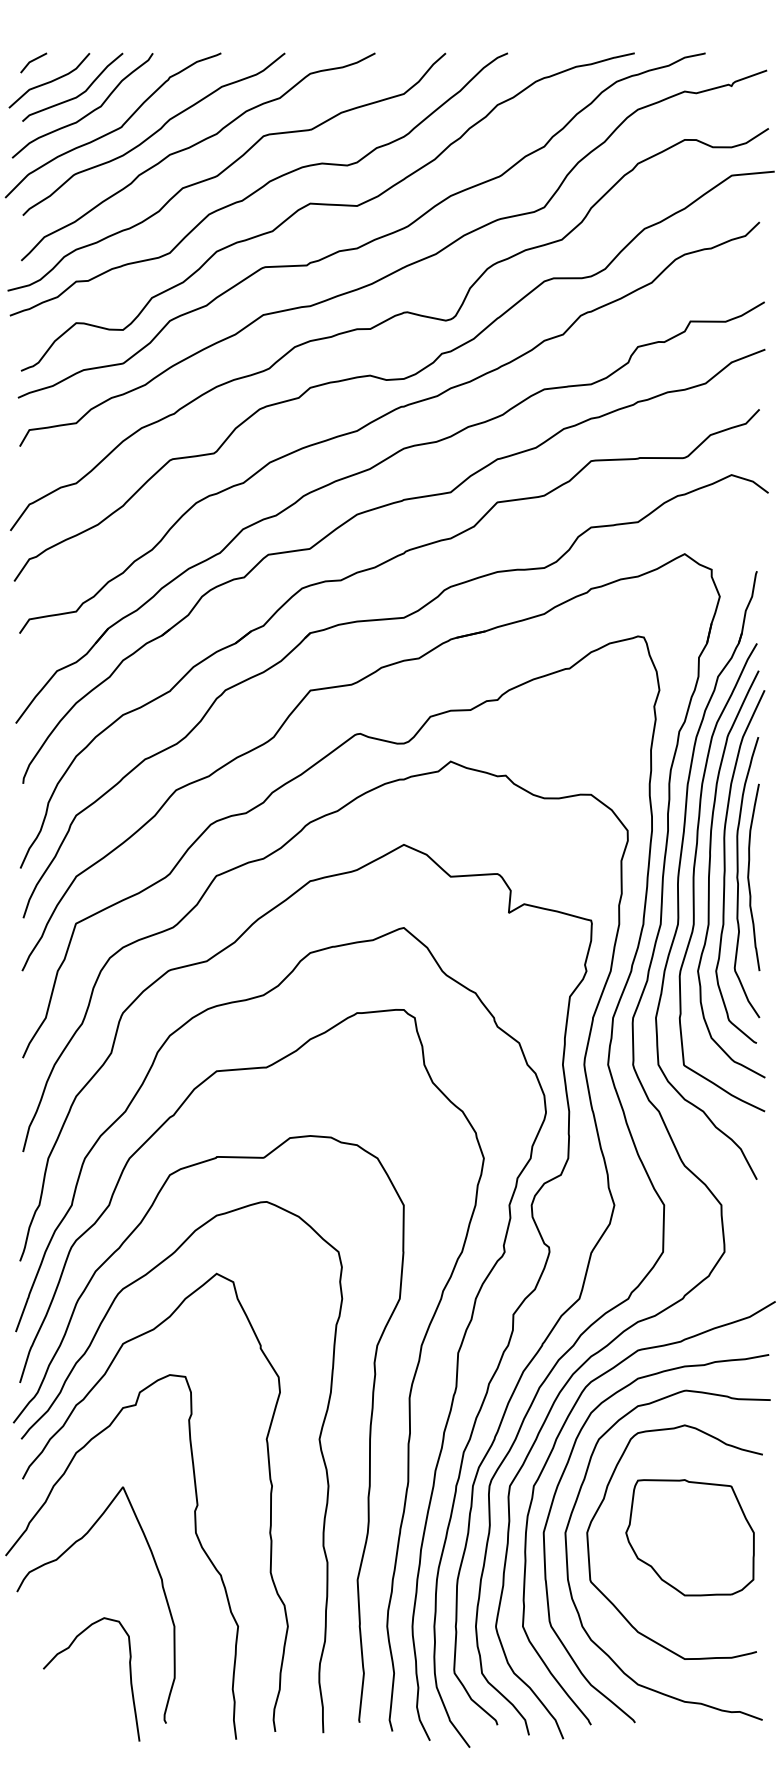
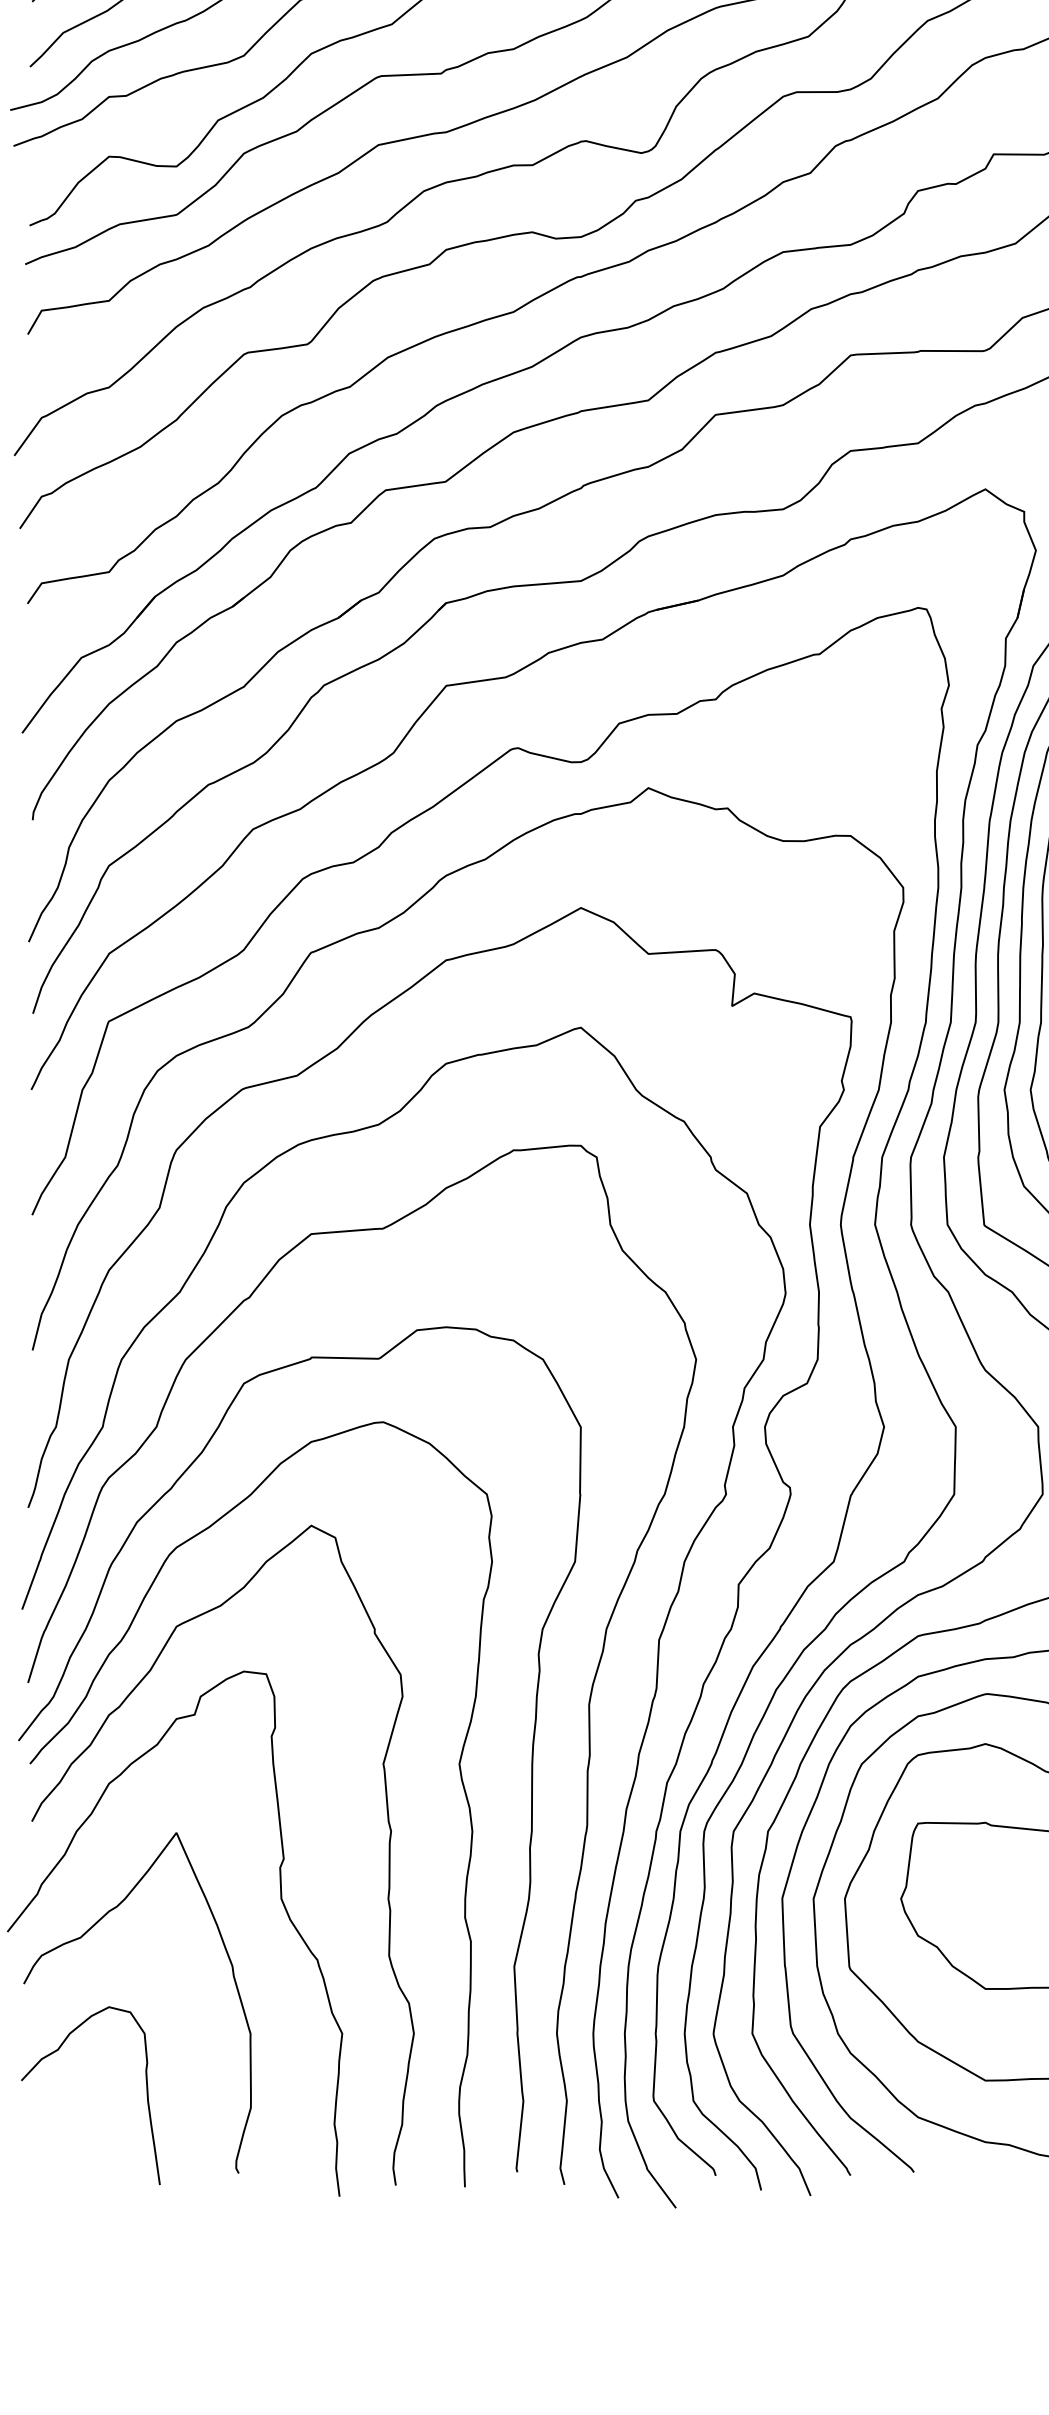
curve: (69, 1648) -> (59, 2050), moved

